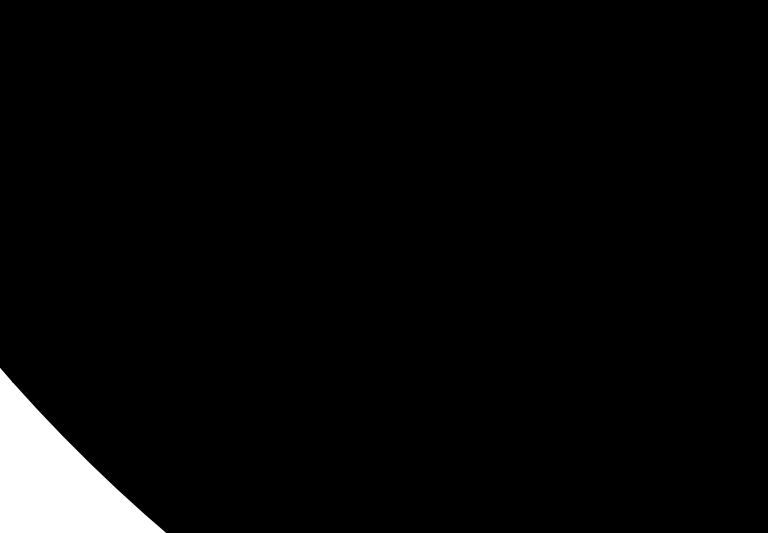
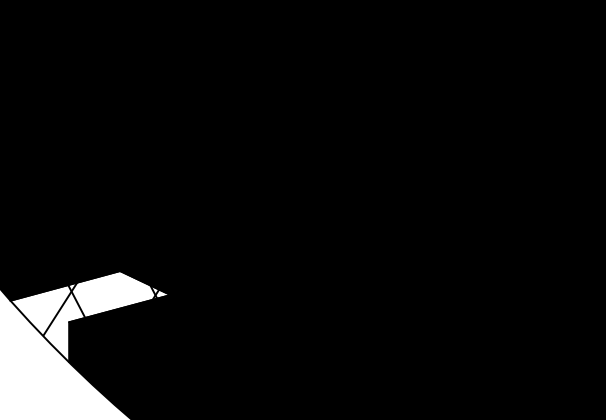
fill: (114, 401) -> (90, 316), removed

